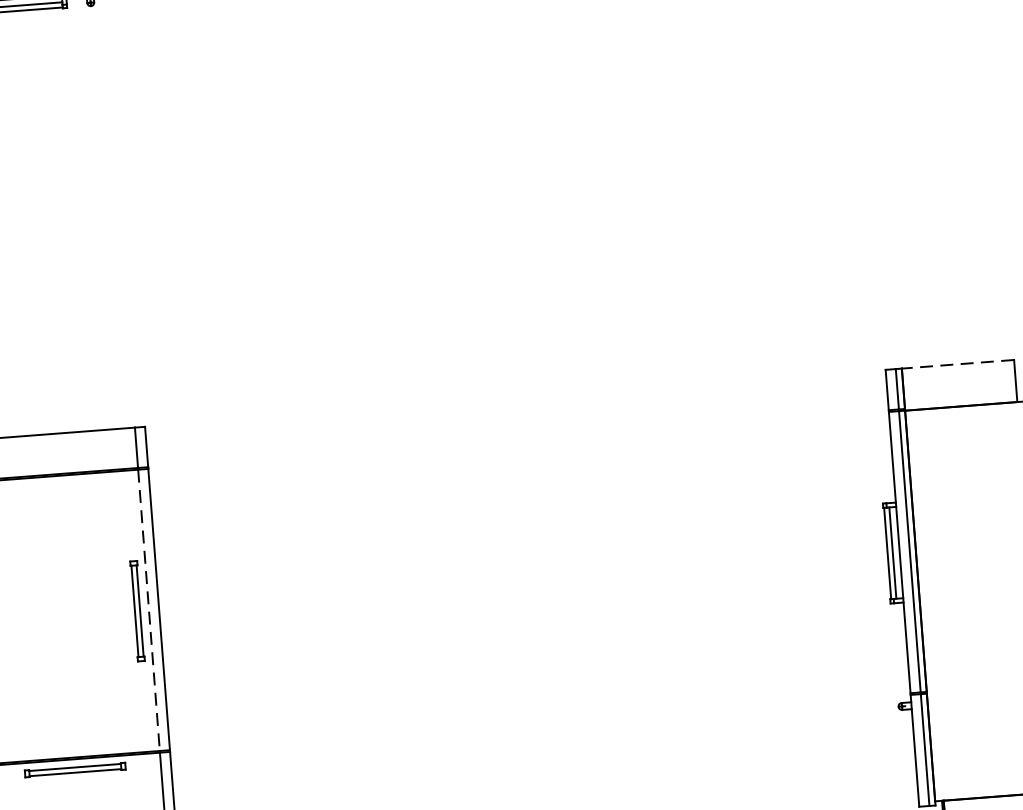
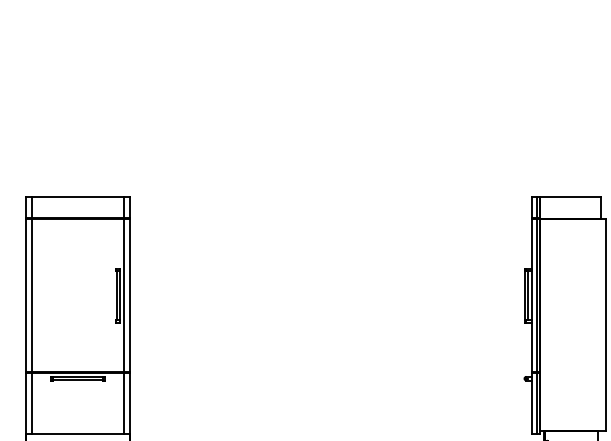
line: (957, 364) -> (570, 196), dashed -> solid
line: (149, 611) -> (124, 296), dashed -> solid

